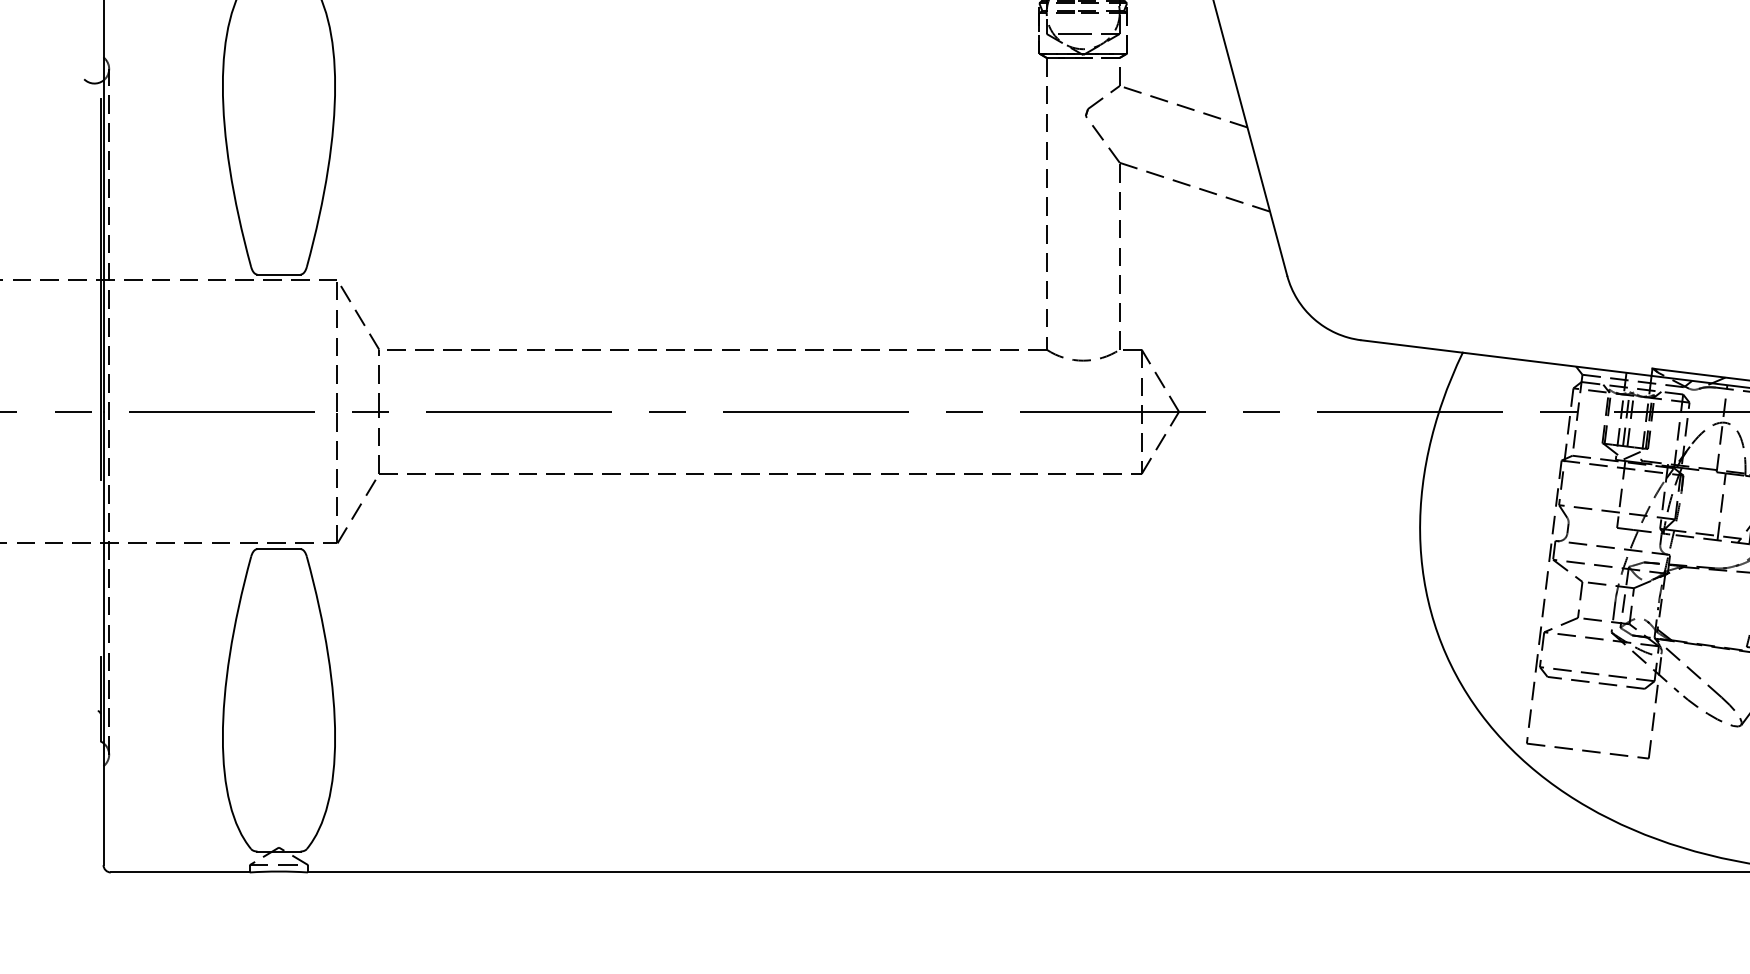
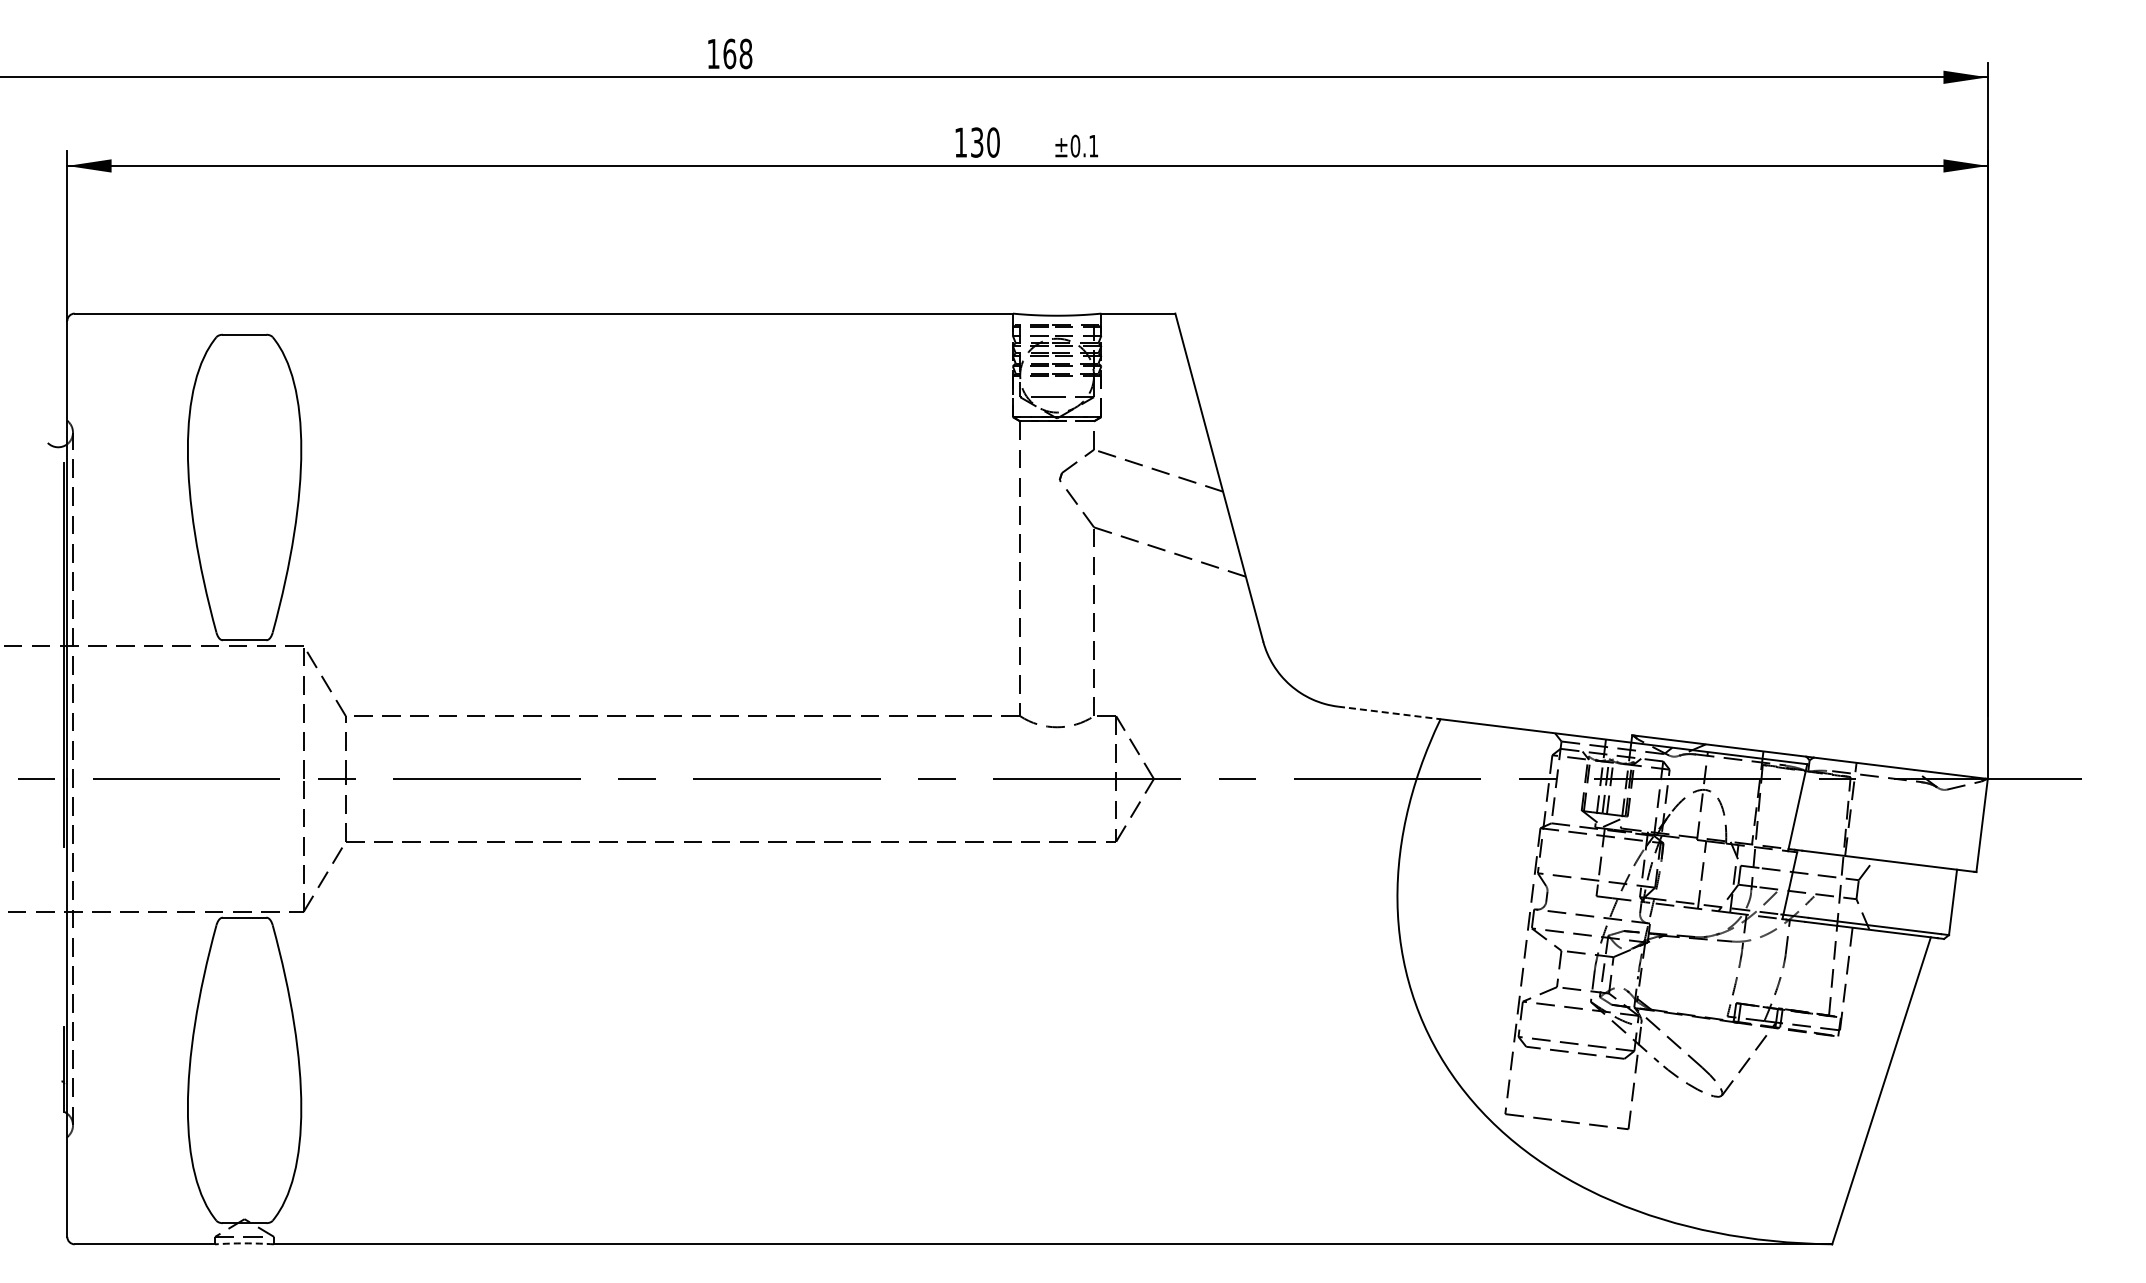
line: (1412, 346) -> (1389, 712), solid -> dashed
arc: (278, 871) -> (244, 1243), solid -> dashed

